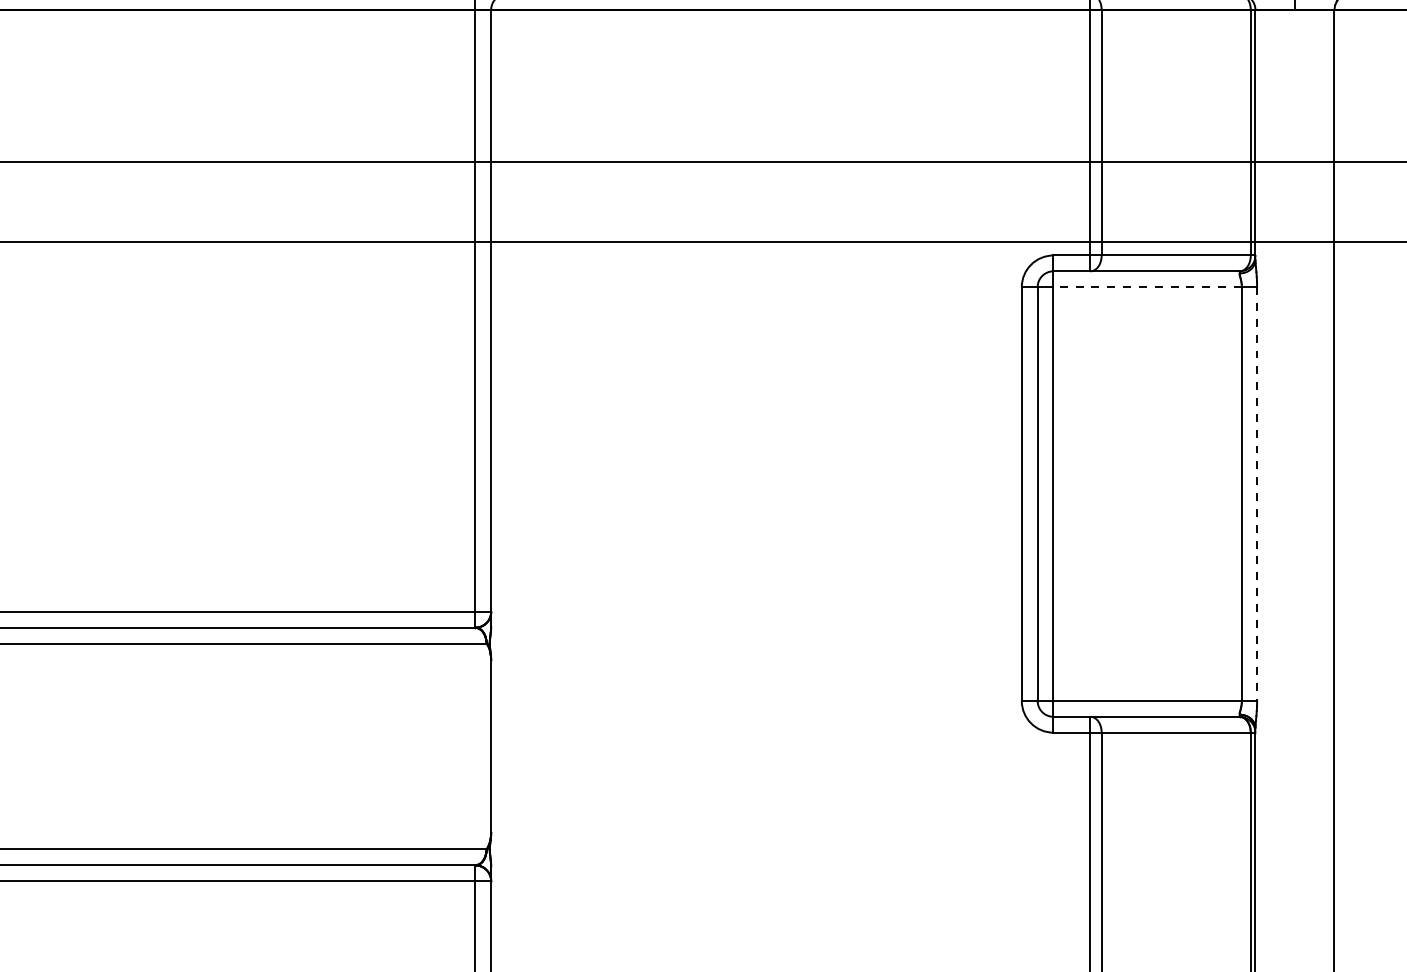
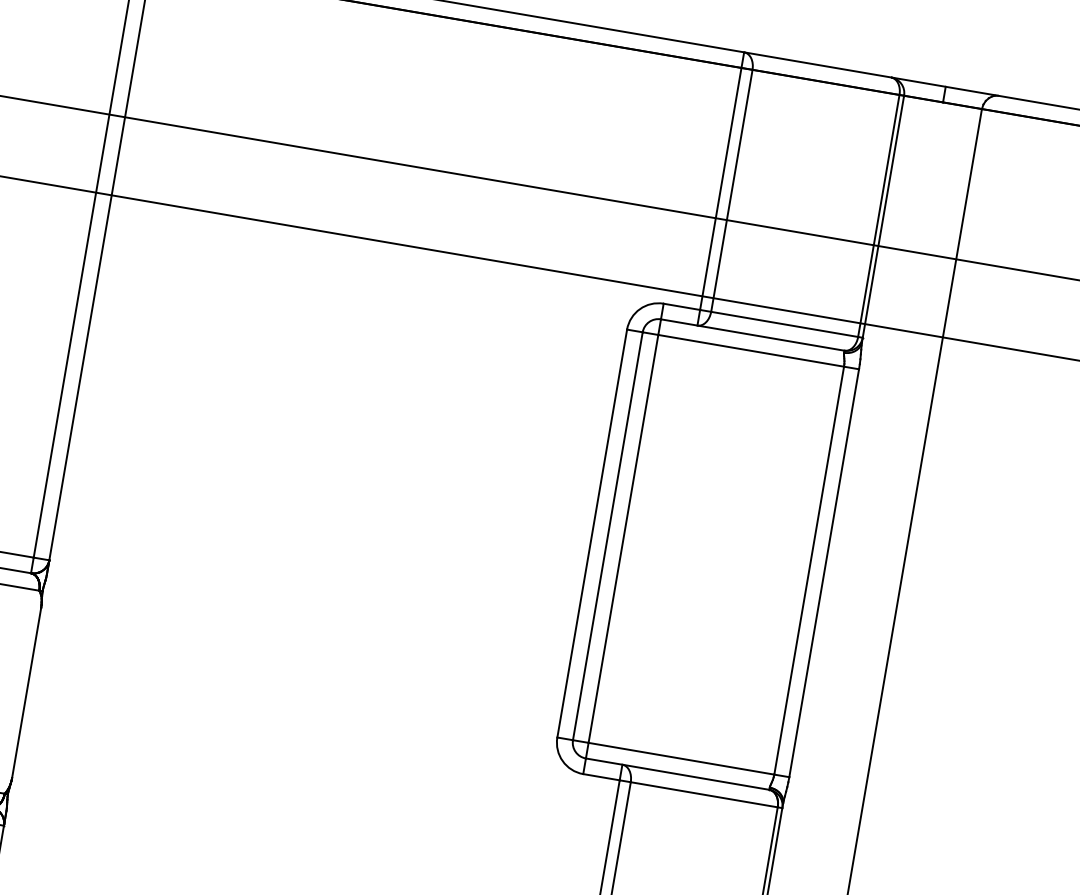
line: (1147, 287) -> (750, 351), dashed -> solid
line: (1257, 494) -> (824, 573), dashed -> solid

